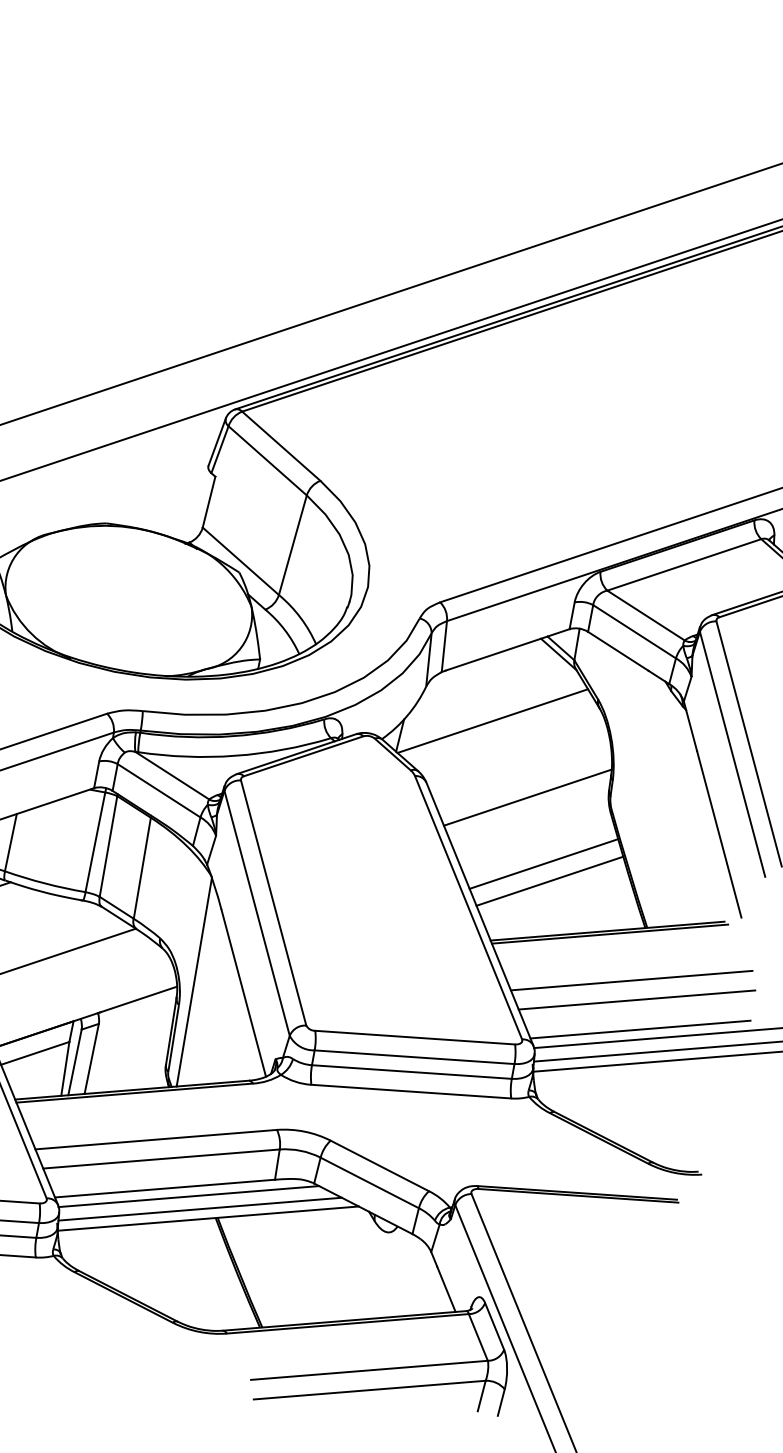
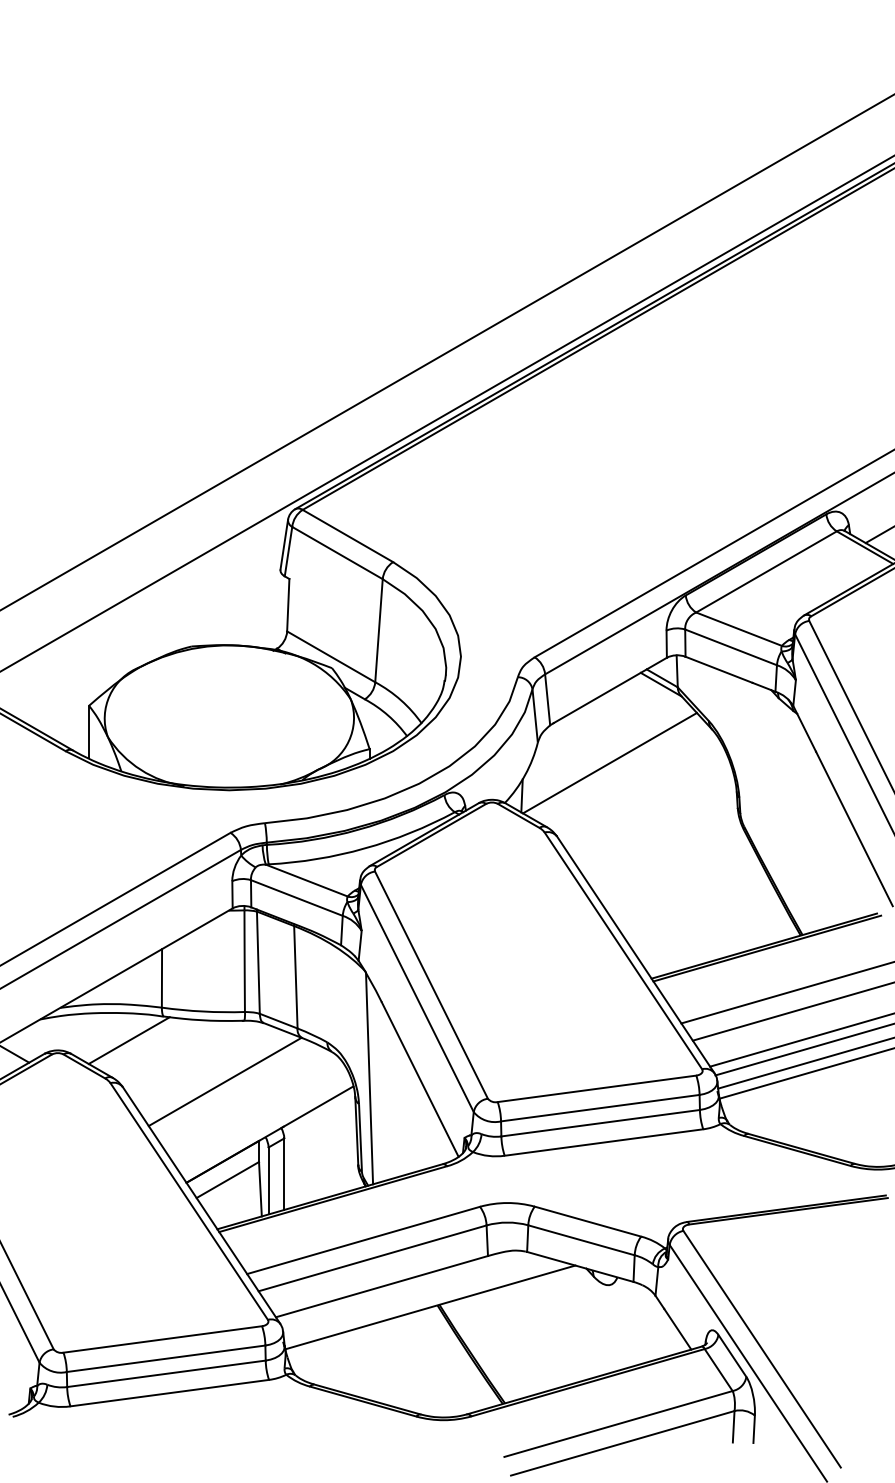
line: (527, 797) -> (659, 831), removed
line: (543, 863) -> (688, 892), removed
line: (549, 880) -> (697, 908), removed
line: (188, 1196) -> (406, 1289), removed
line: (200, 1208) -> (420, 1299), removed

